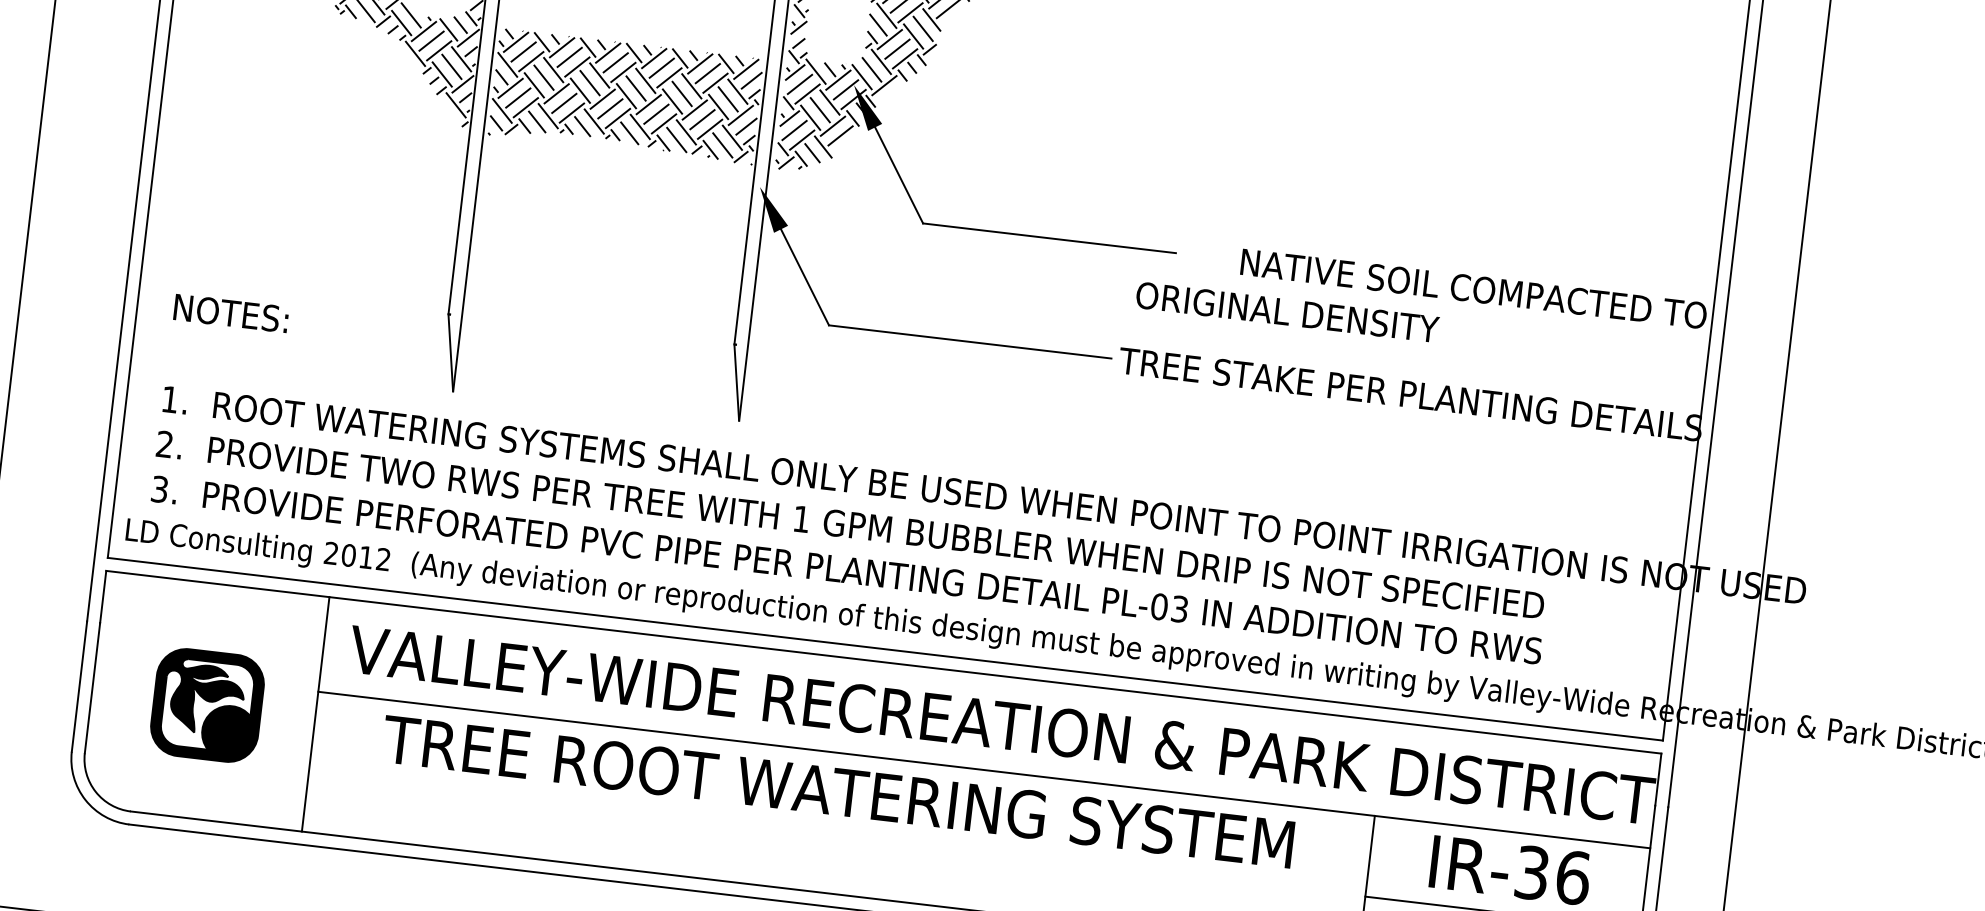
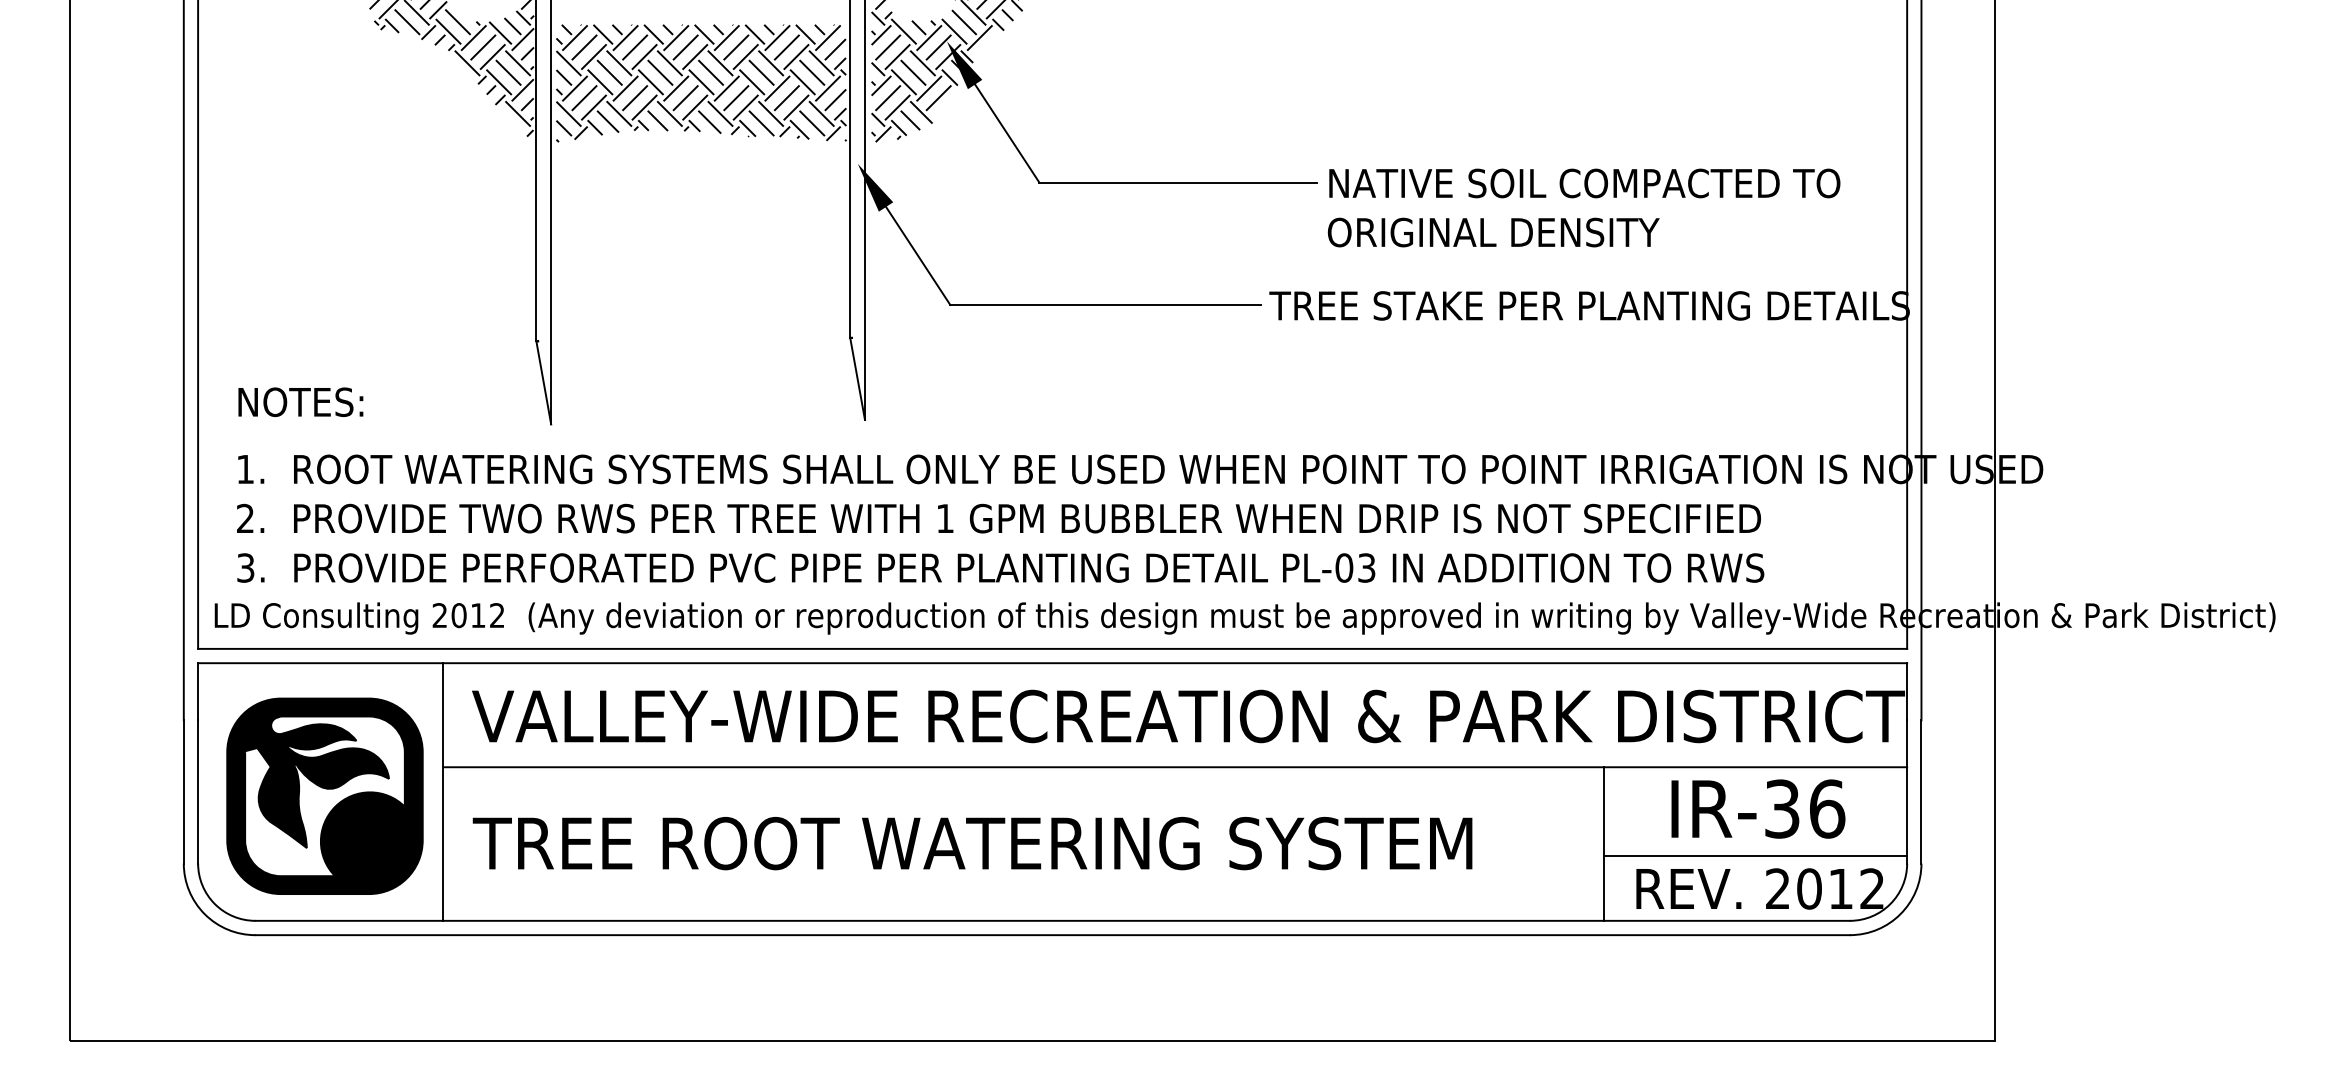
text: (1473, 289) -> (1584, 183), moved
text: (1287, 312) -> (1493, 232), moved
text: (230, 313) -> (300, 402), moved
part: (207, 704) -> (324, 795), size x1.67
text: (838, 791) -> (972, 843), moved

